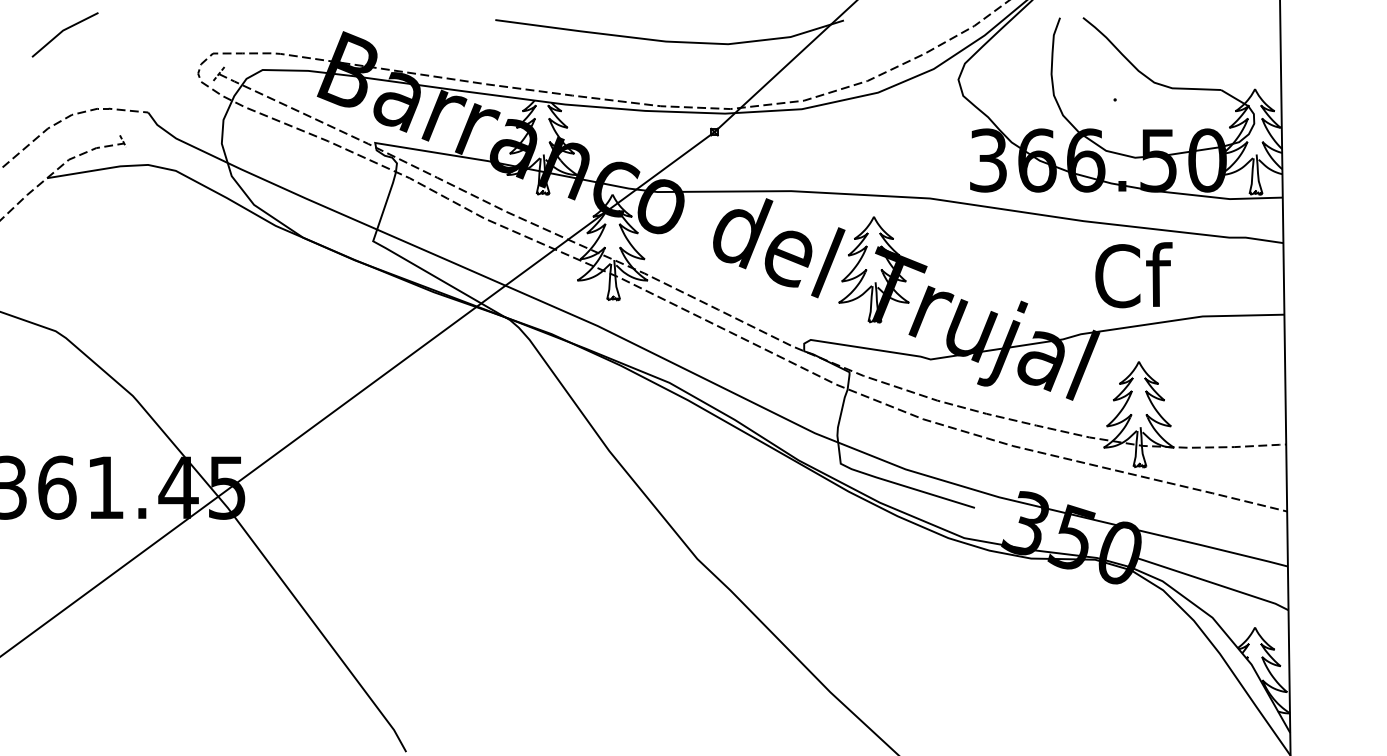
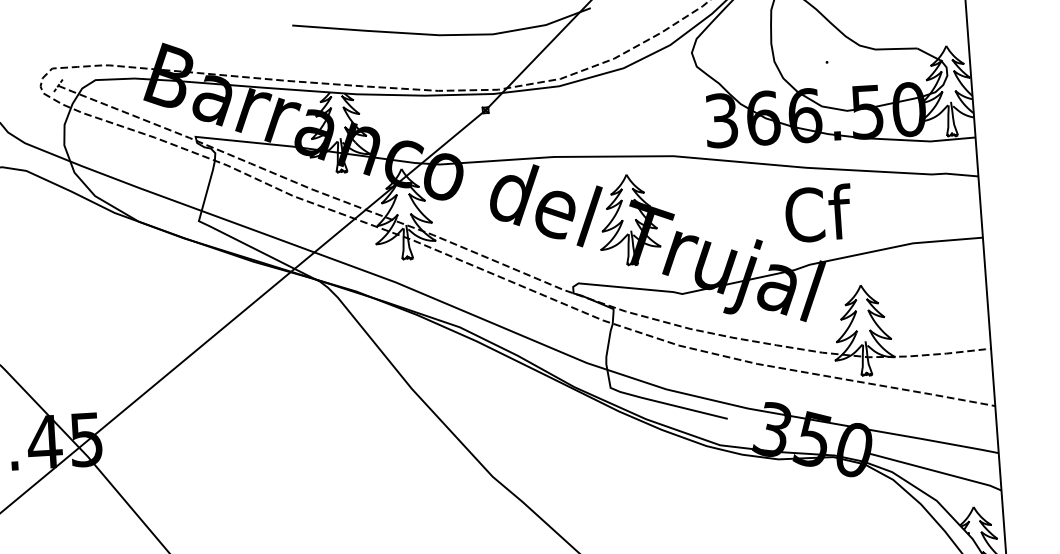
text: (1133, 275) -> (818, 213), moved

